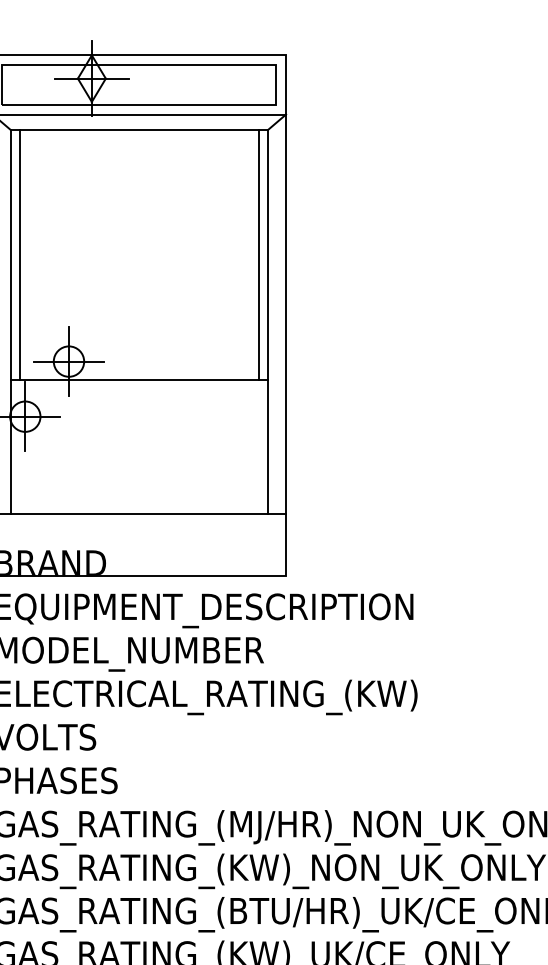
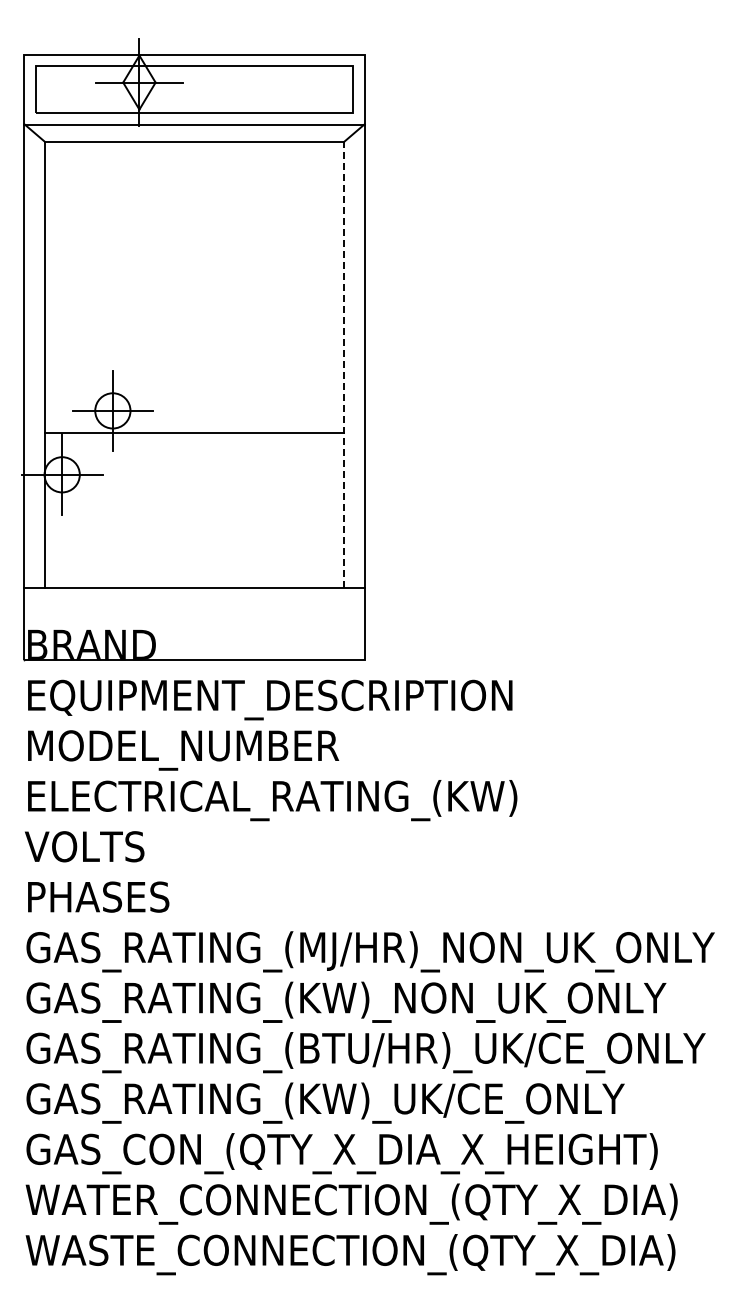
line: (20, 254) -> (56, 286), removed
line: (258, 254) -> (332, 286), removed
line: (268, 321) -> (344, 364), solid -> dashed

